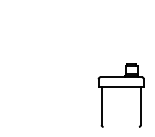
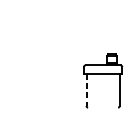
line: (101, 106) -> (86, 90), solid -> dashed

